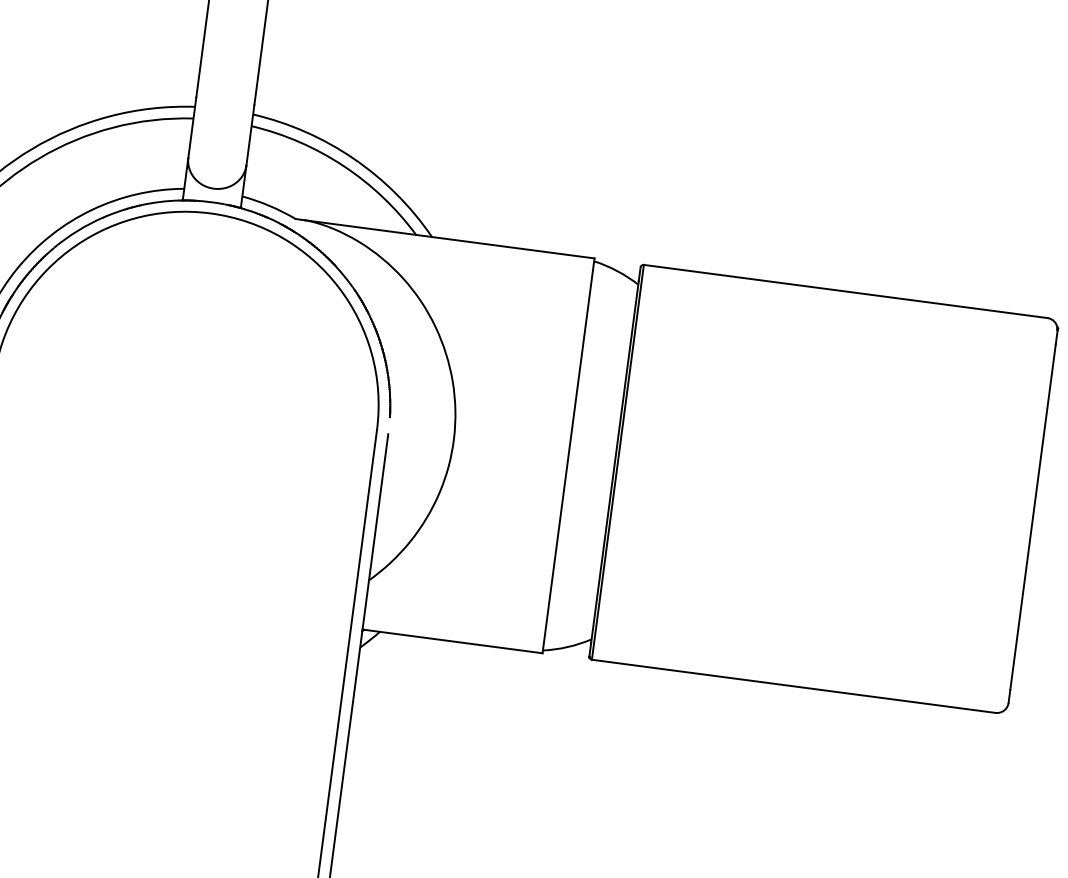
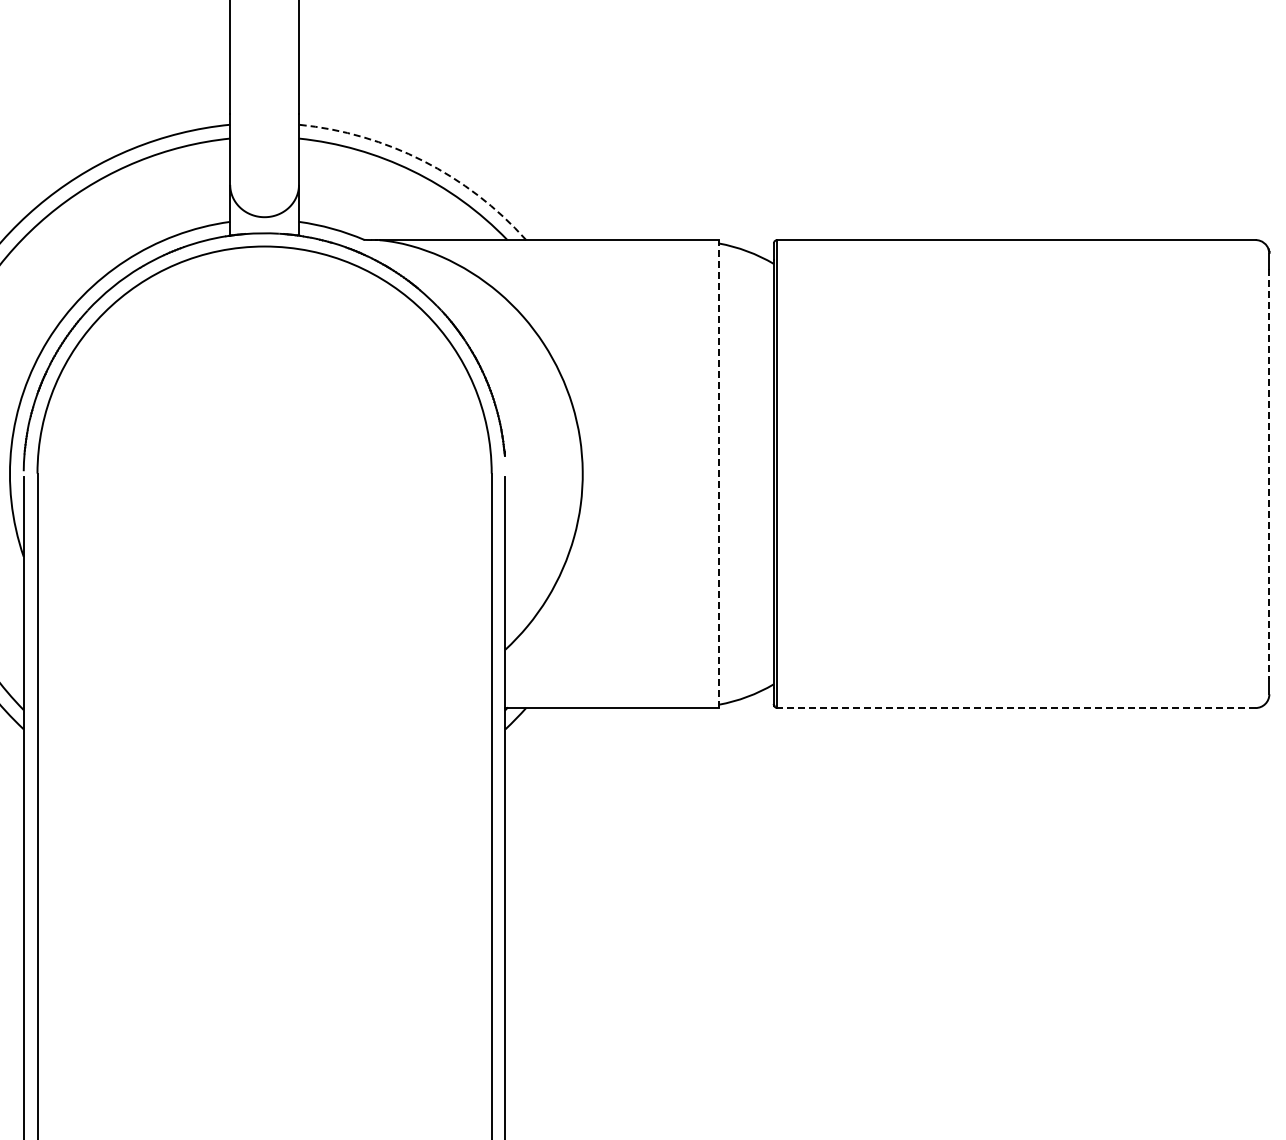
arc: (354, 159) -> (423, 161), solid -> dashed
line: (568, 456) -> (718, 474), solid -> dashed
line: (1033, 517) -> (1269, 474), solid -> dashed
line: (792, 686) -> (1015, 708), solid -> dashed

